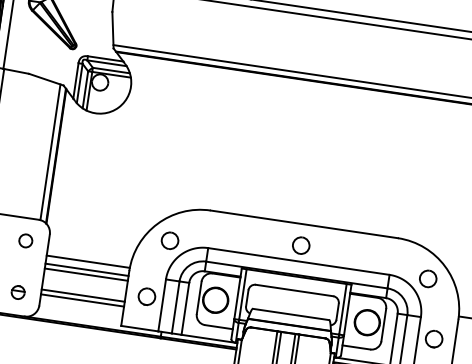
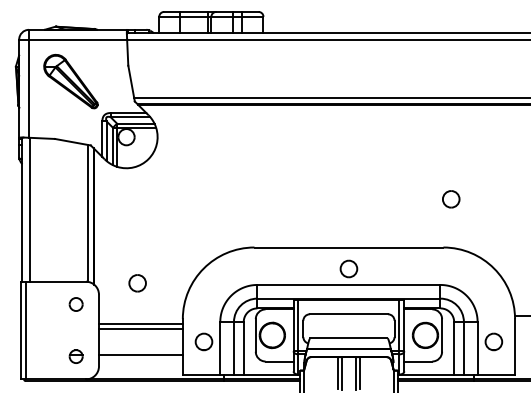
part: (169, 240) -> (137, 283), moved
line: (87, 261) -> (140, 315), removed
part: (428, 279) -> (451, 199), moved
line: (82, 295) -> (140, 350), removed

